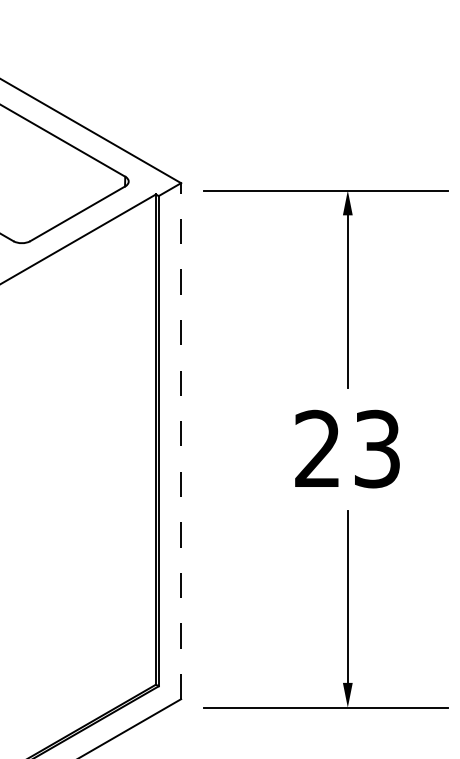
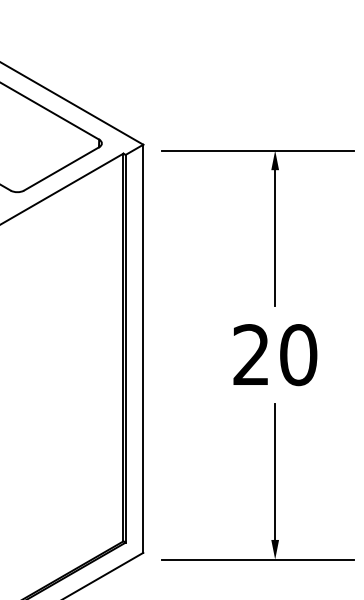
line: (181, 440) -> (143, 348), dashed -> solid
text: (377, 449) -> (298, 355), 23 -> 20

